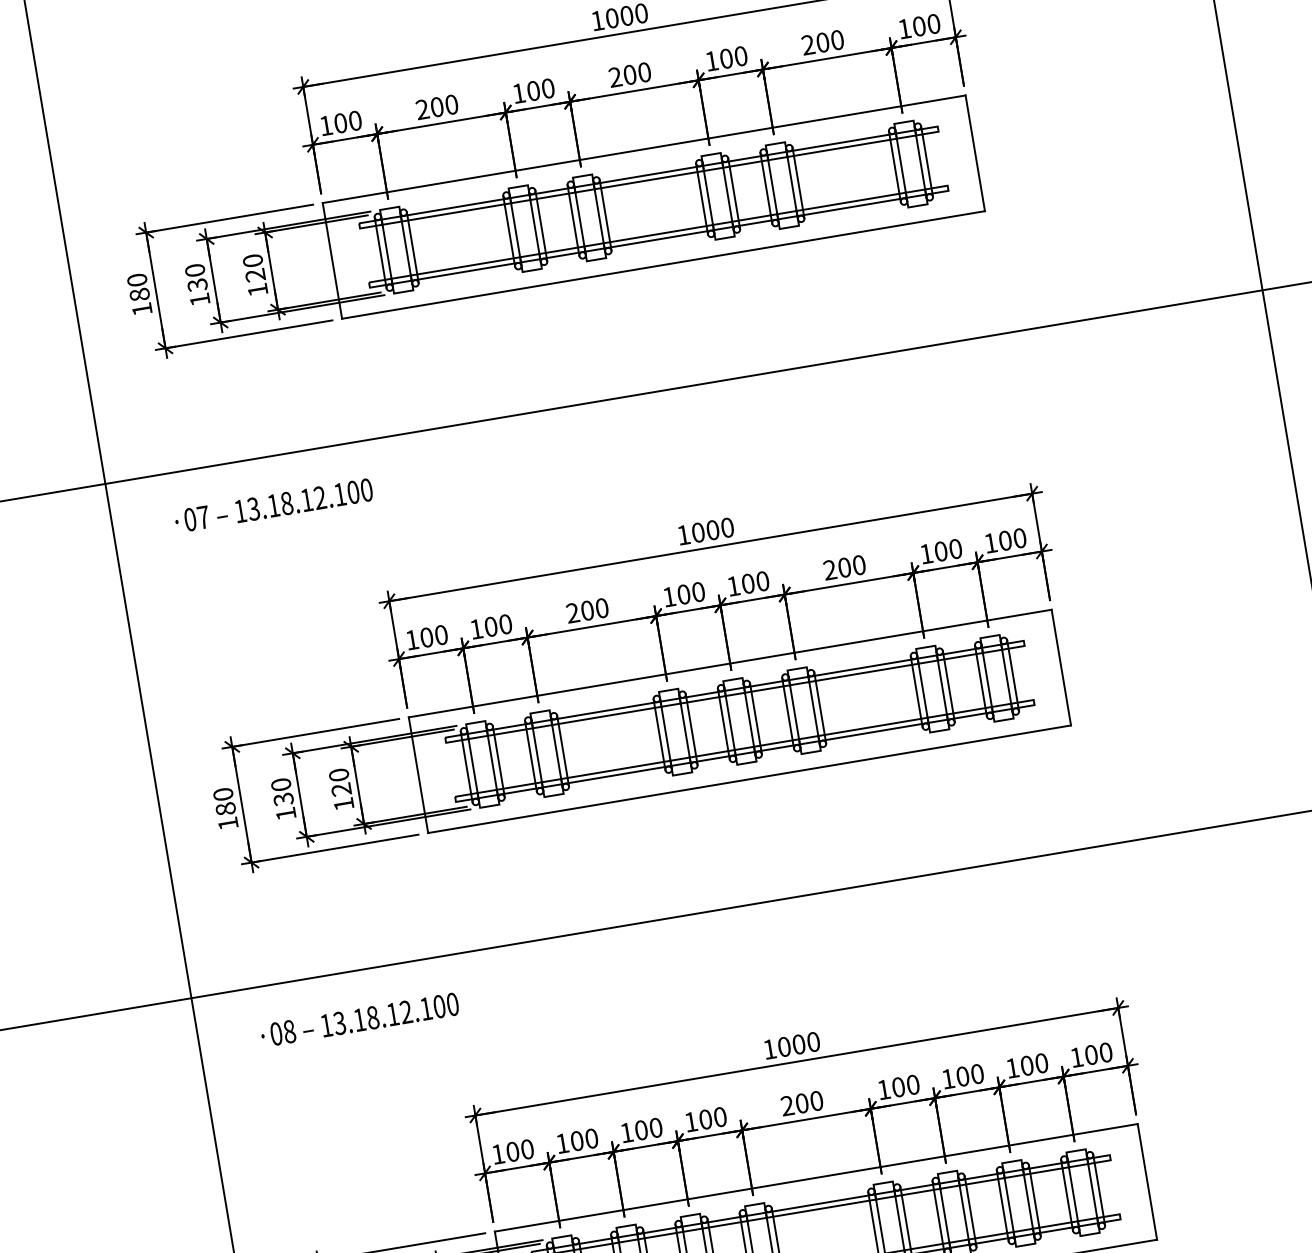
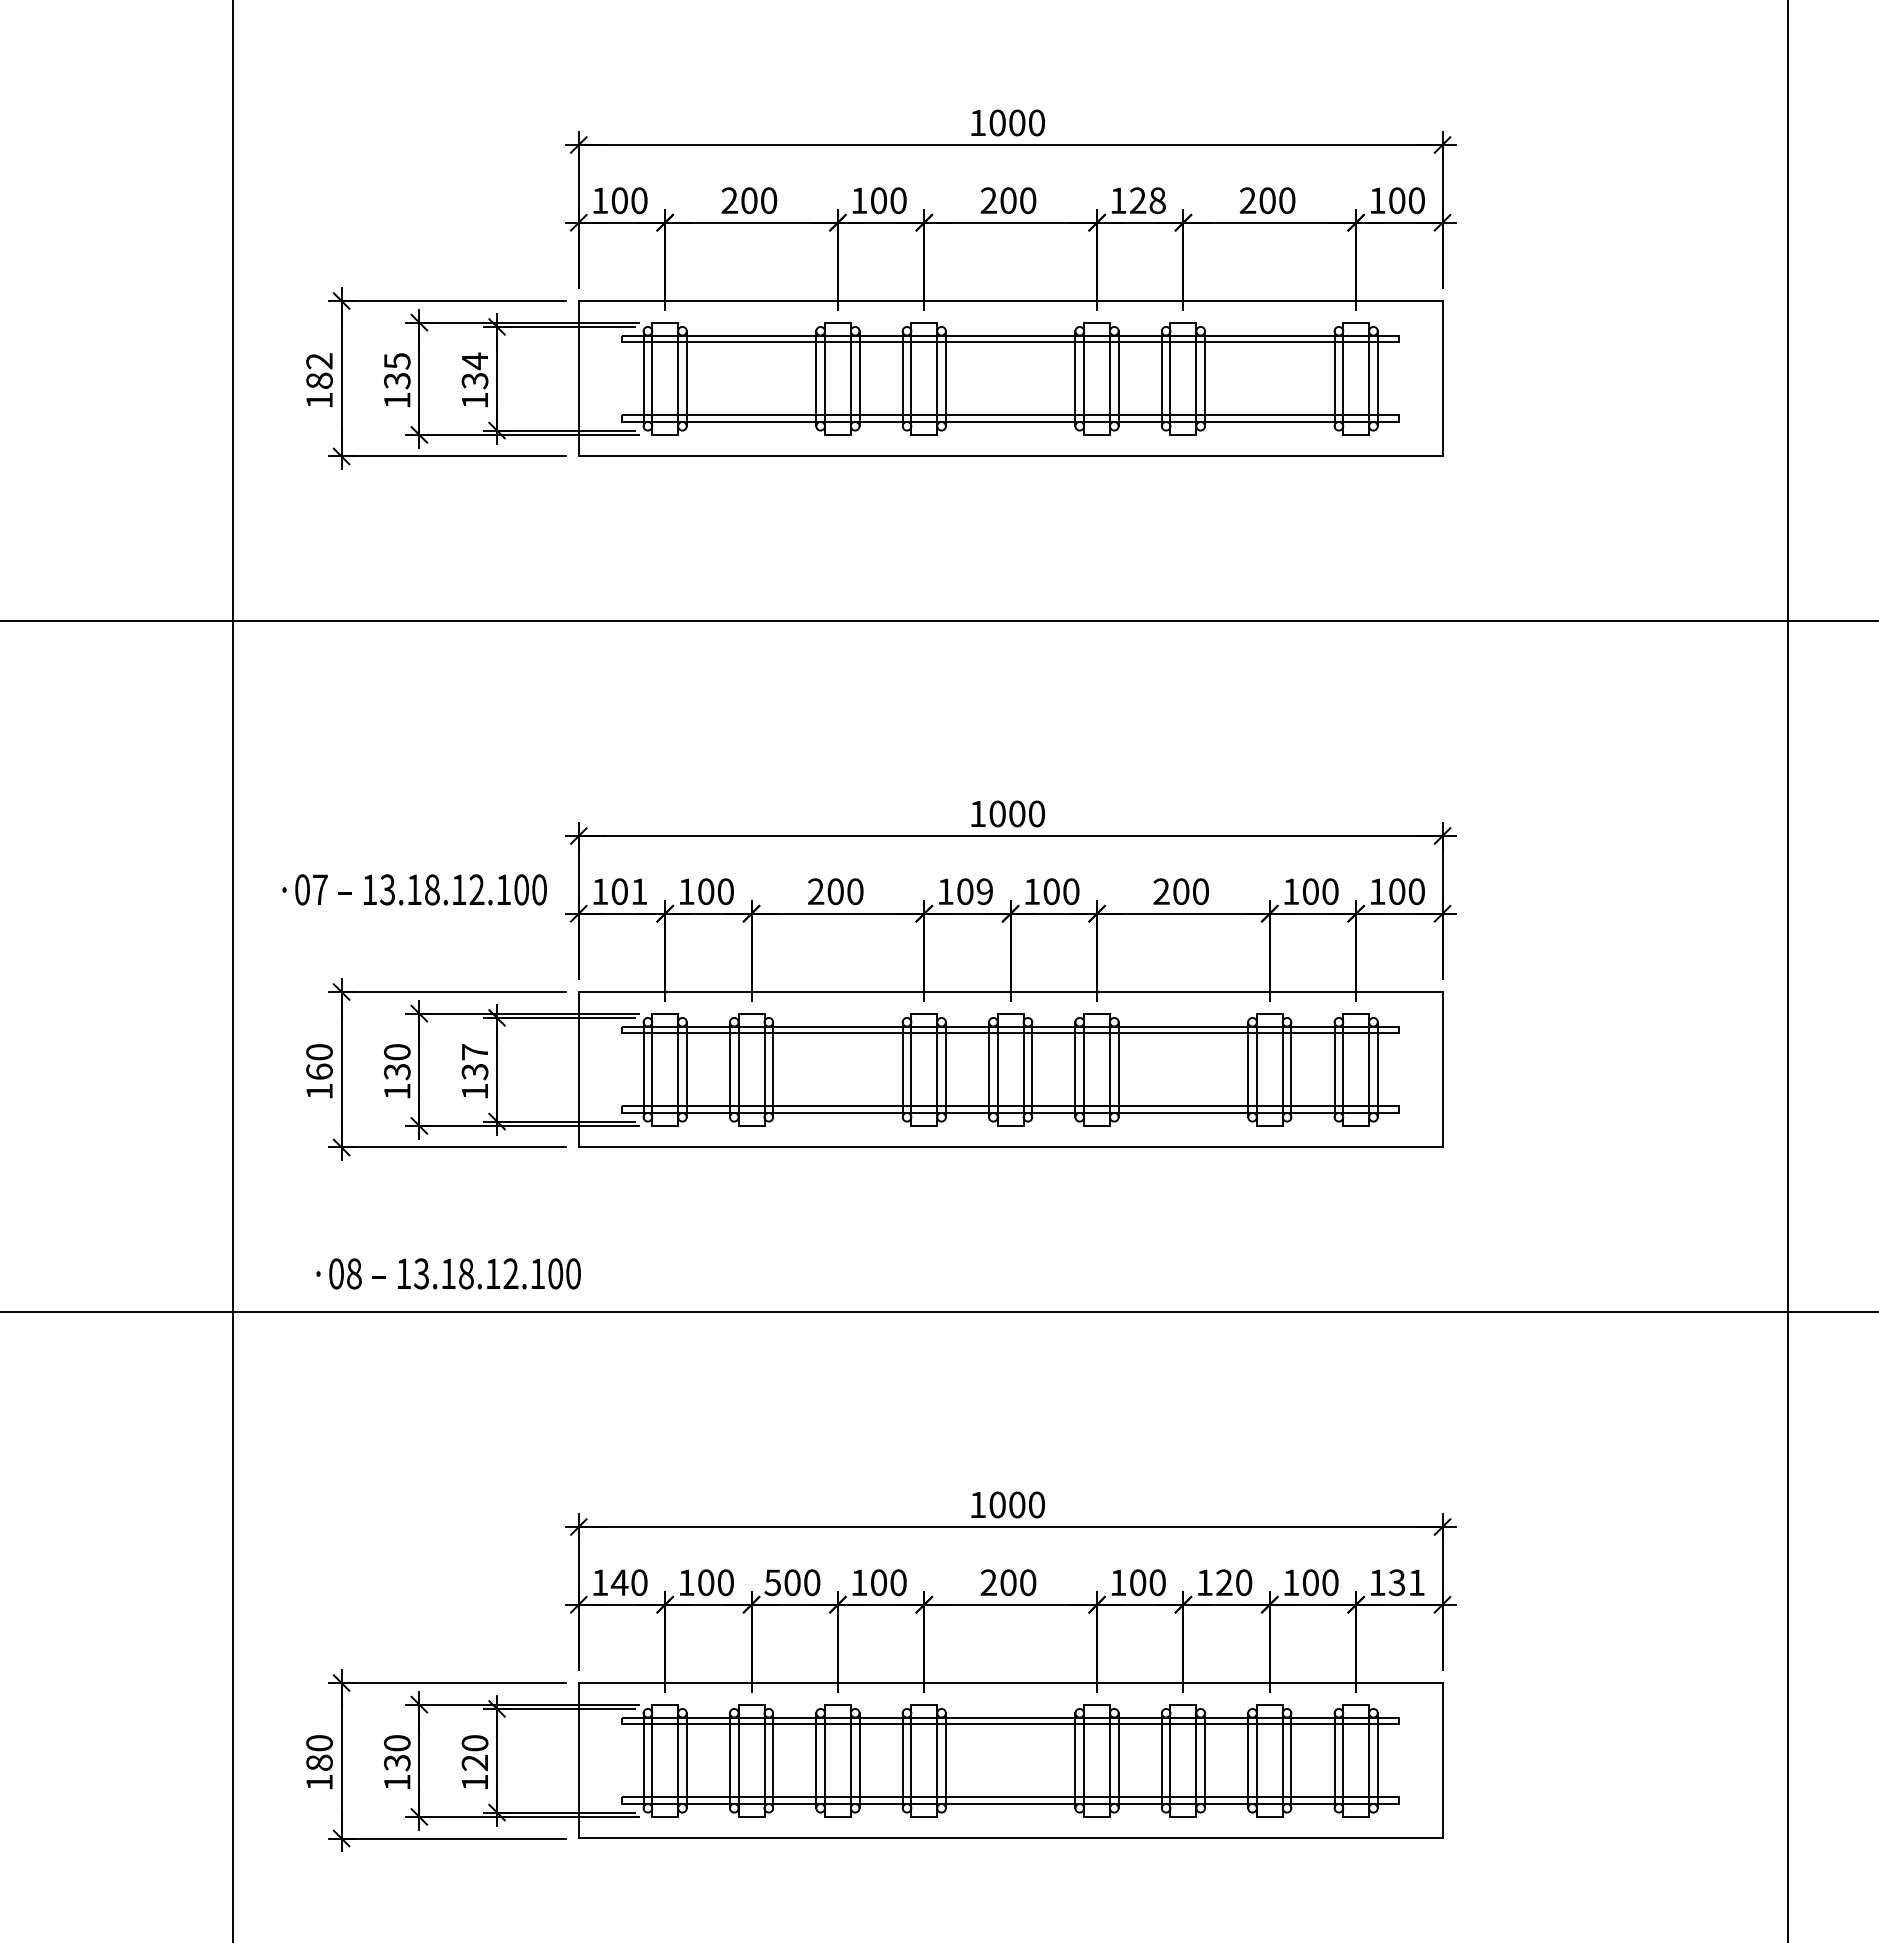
text: (733, 57) -> (1147, 200), 100 -> 128
text: (253, 267) -> (474, 370), 120 -> 134
text: (195, 270) -> (397, 361), 130 -> 135
text: (137, 280) -> (319, 361), 180 -> 182
text: (273, 505) -> (414, 889), moved
text: (698, 592) -> (984, 891), 100 -> 109
text: (441, 634) -> (639, 891), 100 -> 101
text: (339, 782) -> (474, 1062), 120 -> 137
text: (225, 808) -> (319, 1071), 180 -> 160
text: (359, 1019) -> (448, 1273), moved
text: (1098, 1053) -> (1406, 1582), 100 -> 131
text: (962, 1076) -> (1224, 1582), 100 -> 120
text: (626, 1132) -> (772, 1582), 100 -> 500
text: (512, 1151) -> (619, 1582), 100 -> 140

